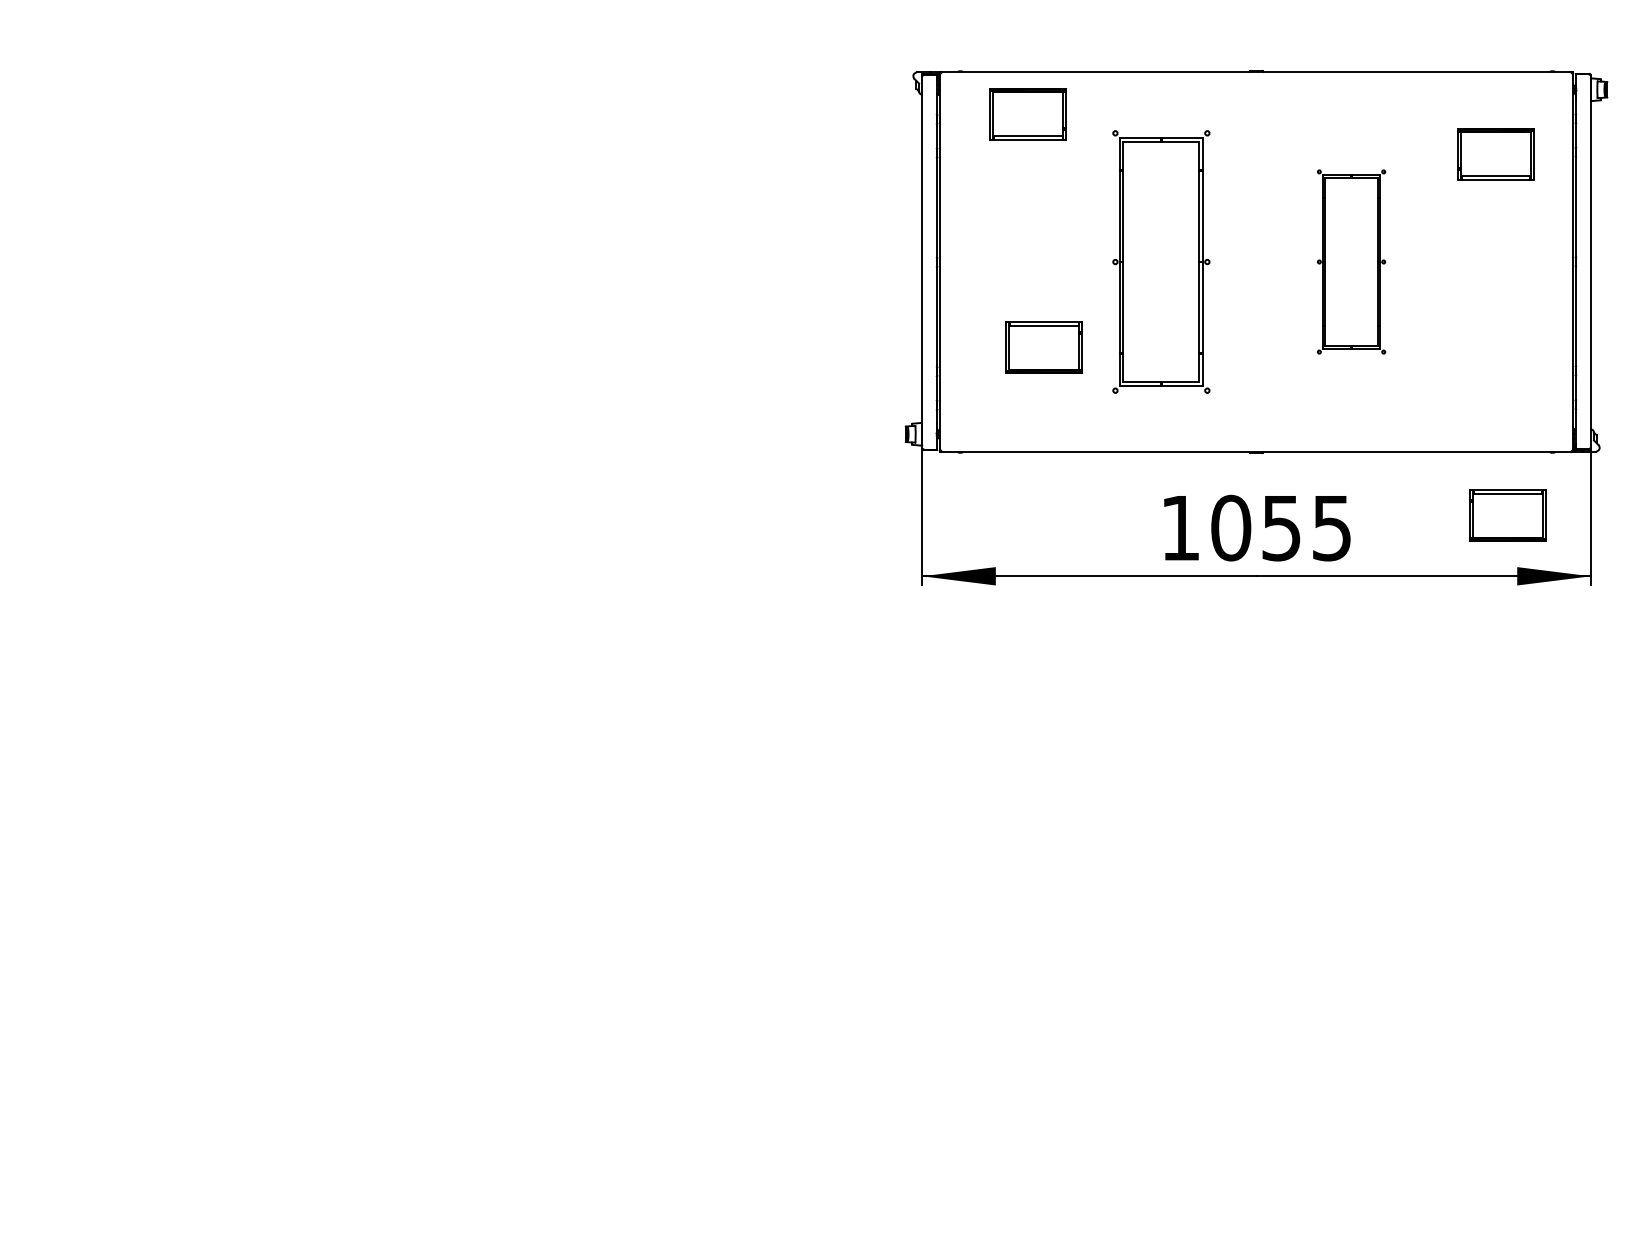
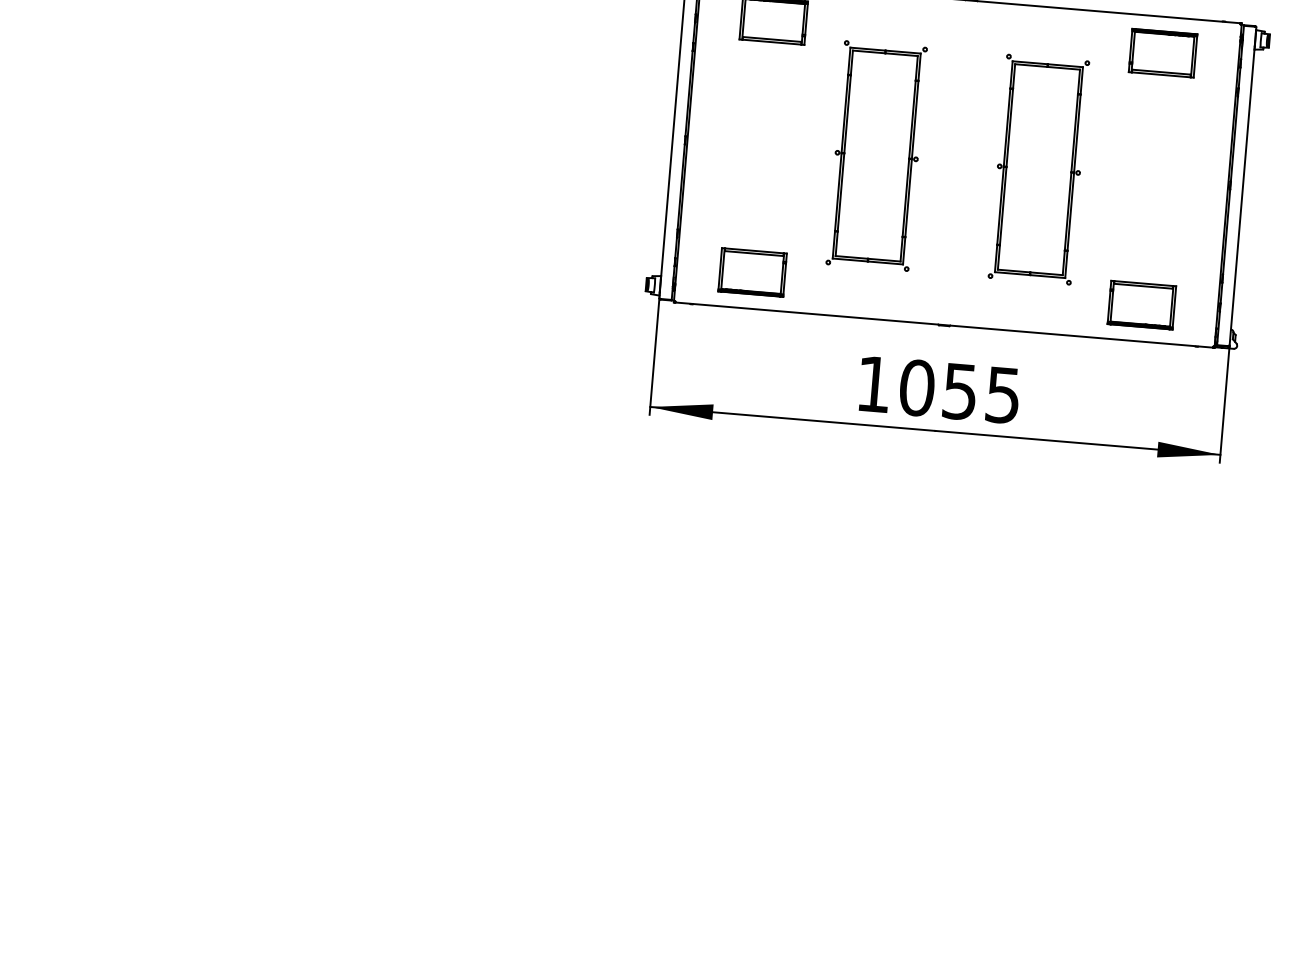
part: (1495, 154) -> (1162, 53), moved
part: (1351, 261) -> (1038, 169), size x1.43
part: (1043, 347) -> (751, 272), moved
part: (1507, 515) -> (1141, 304), moved

